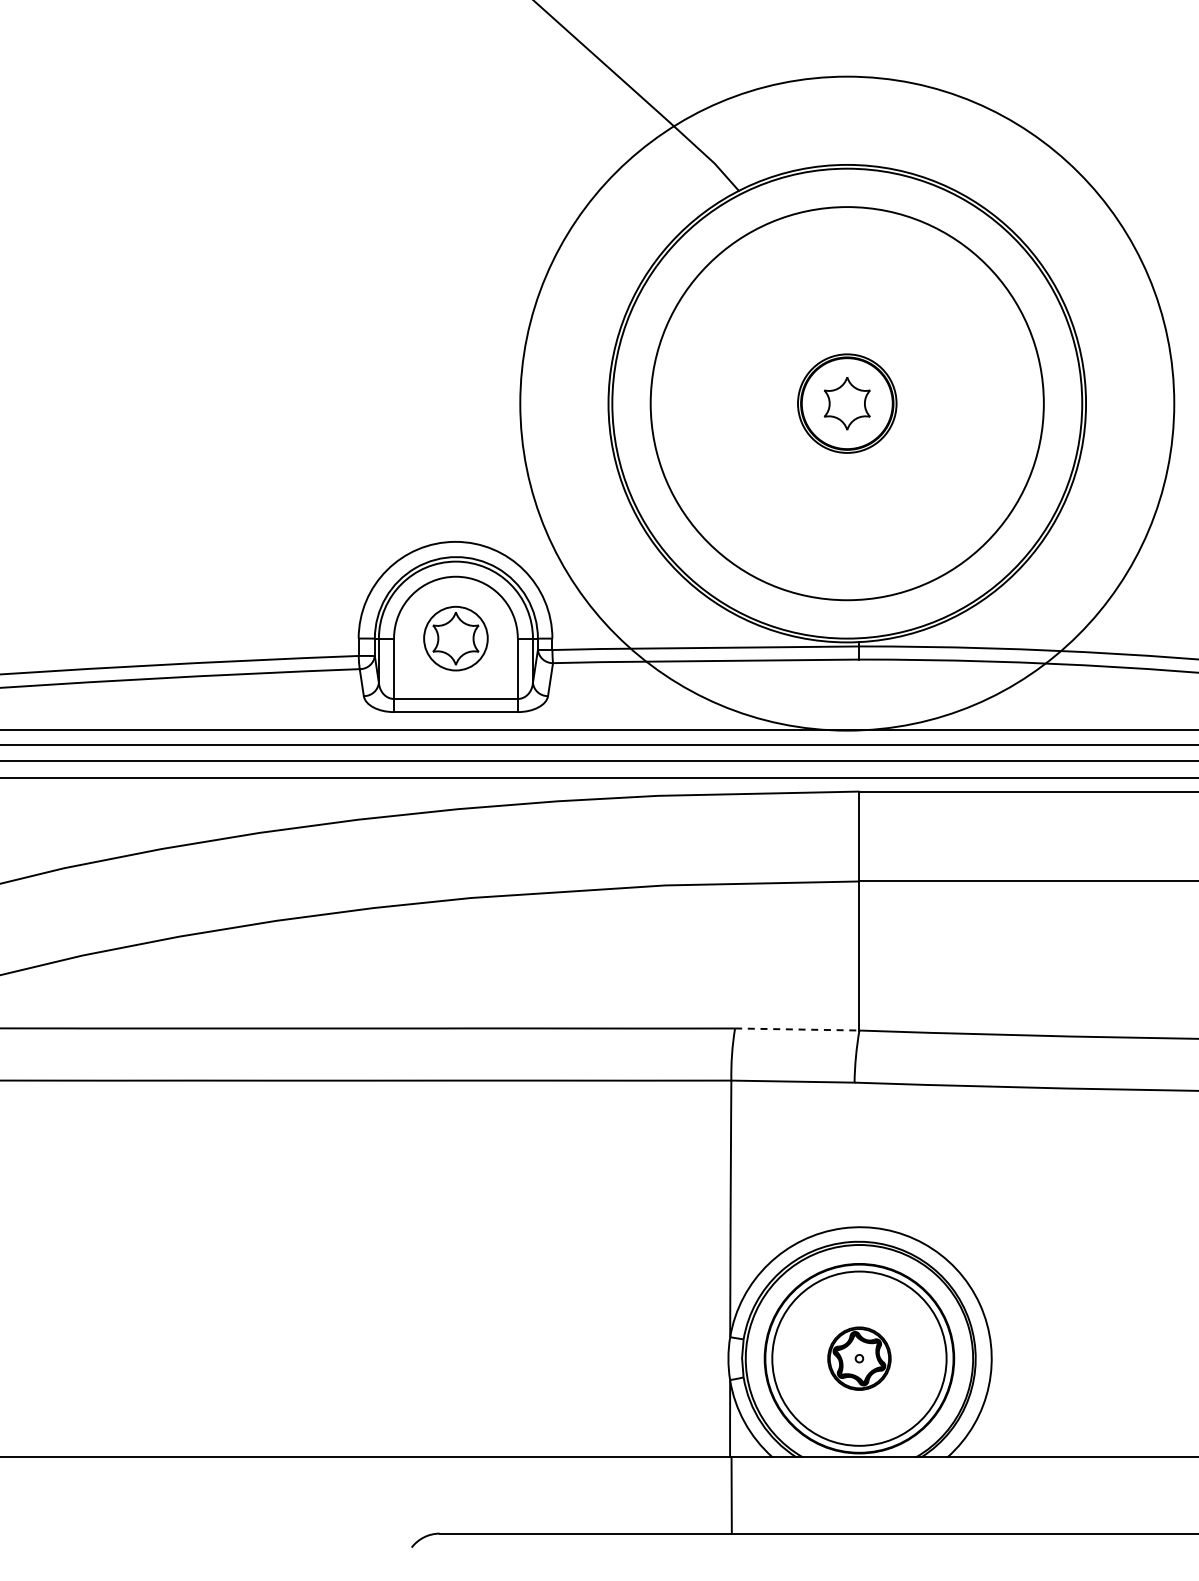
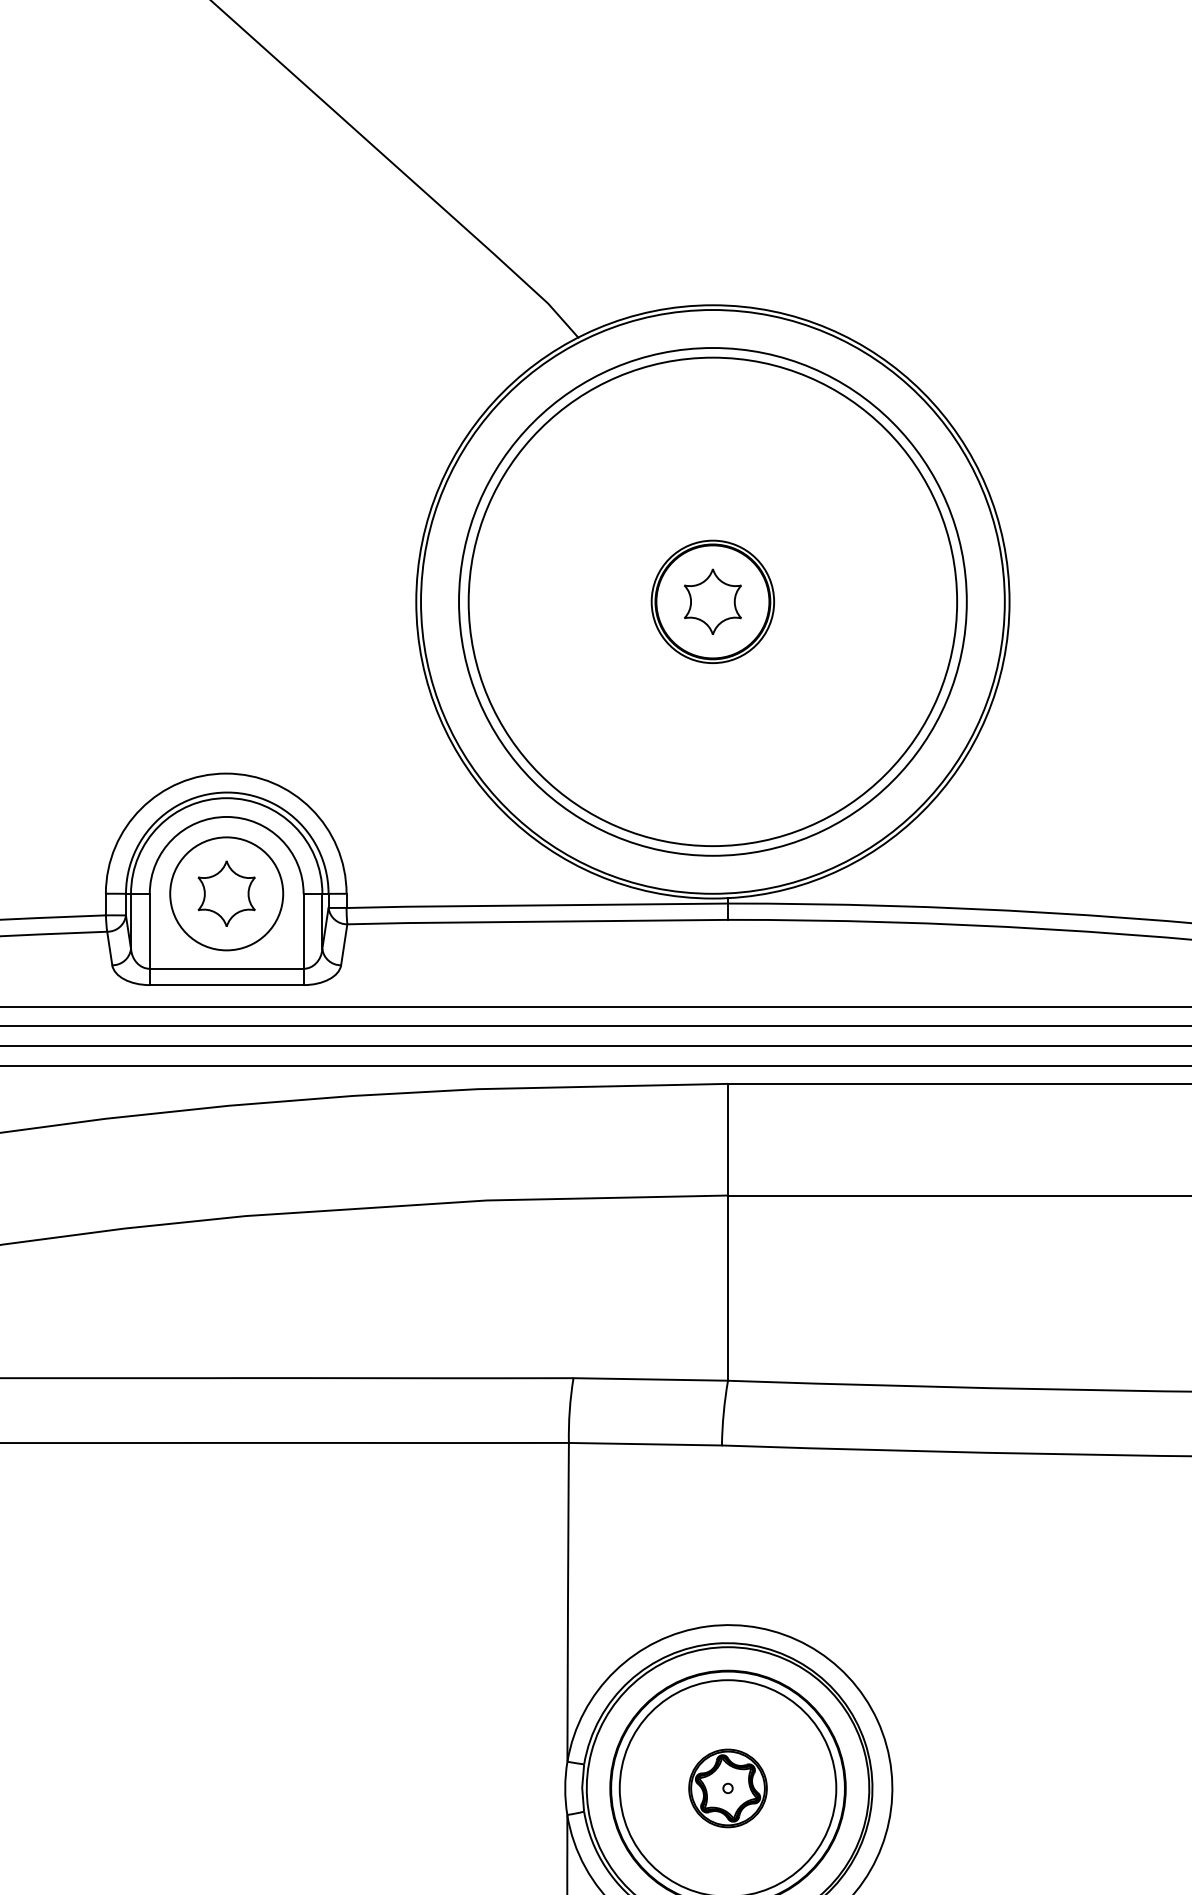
circle: (846, 403) -> (711, 601), size x0.62
circle: (455, 638) -> (226, 893), size x1.43
line: (797, 1029) -> (651, 1379), dashed -> solid

